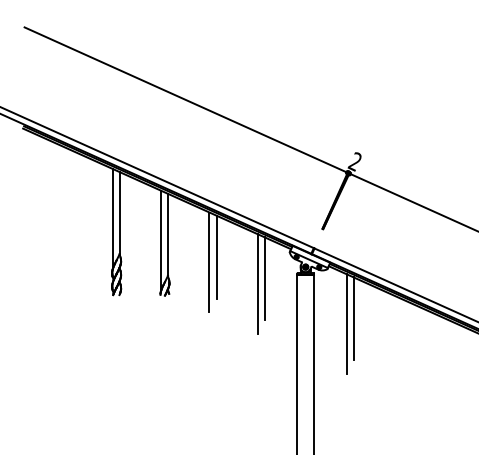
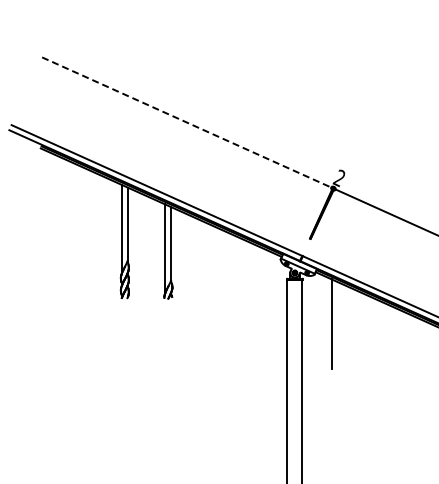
line: (186, 99) -> (187, 122), solid -> dashed
line: (216, 256) -> (214, 263), removed
line: (209, 262) -> (208, 268), removed
line: (265, 278) -> (258, 283), removed
line: (257, 284) -> (251, 288), removed
line: (354, 318) -> (338, 319), removed

